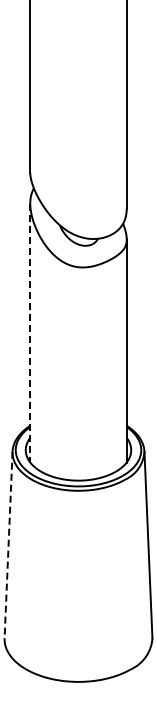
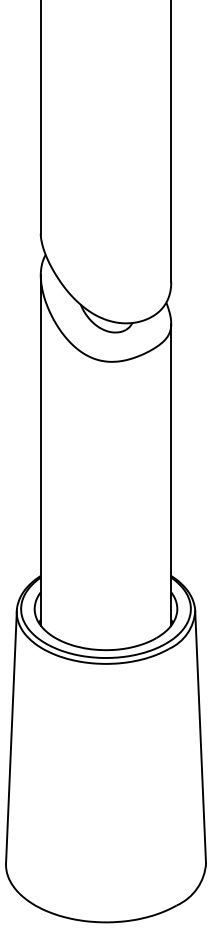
line: (30, 333) -> (41, 451), dashed -> solid
line: (8, 545) -> (11, 737), dashed -> solid

